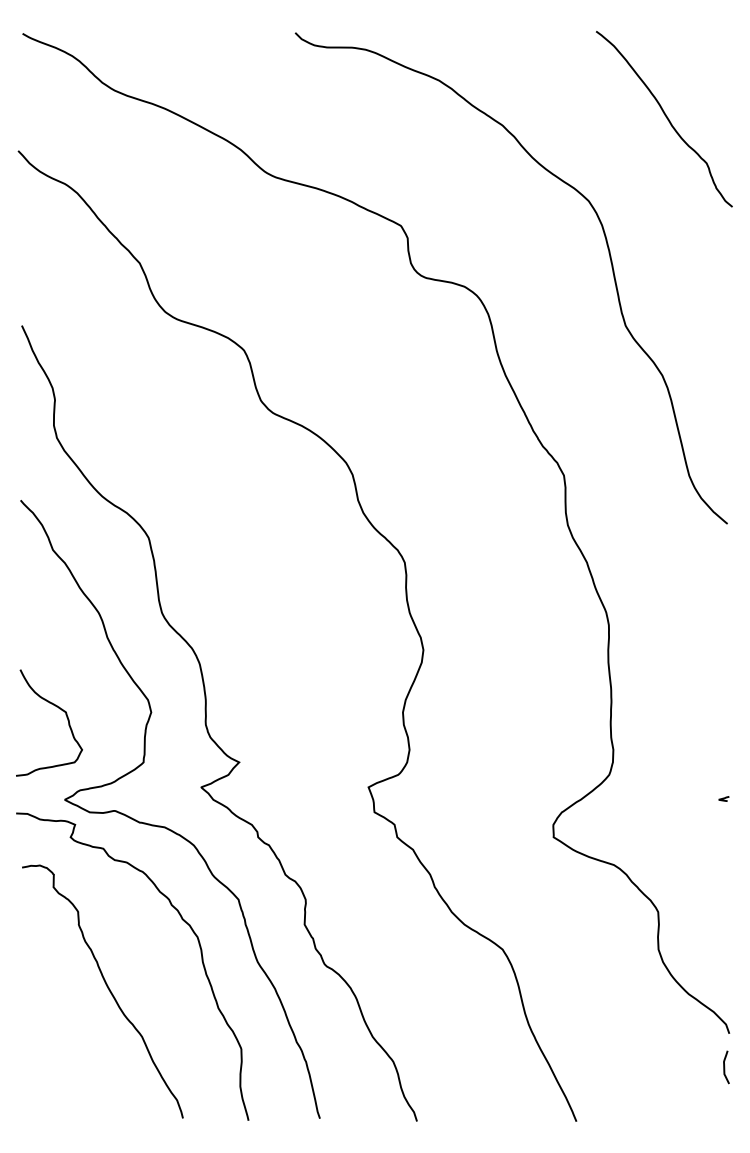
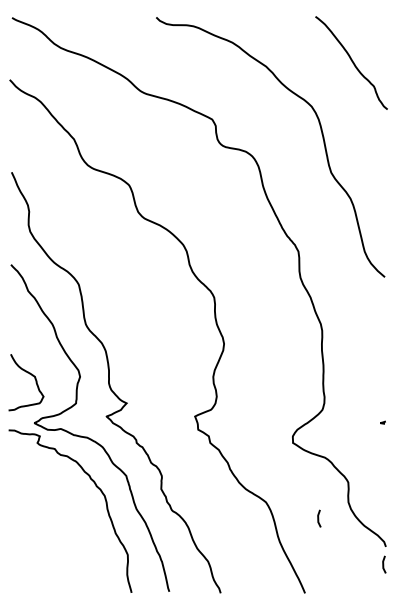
curve: (603, 980) -> (319, 518), added
curve: (106, 989) -> (56, 523), removed

